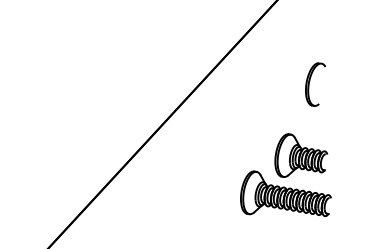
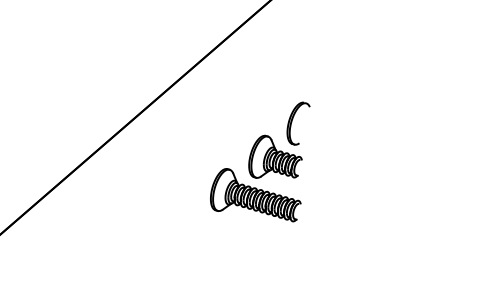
part: (309, 84) -> (292, 122), moved

